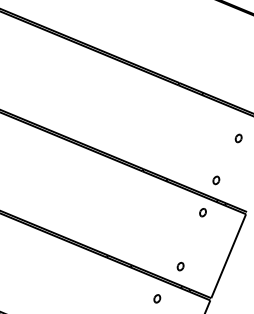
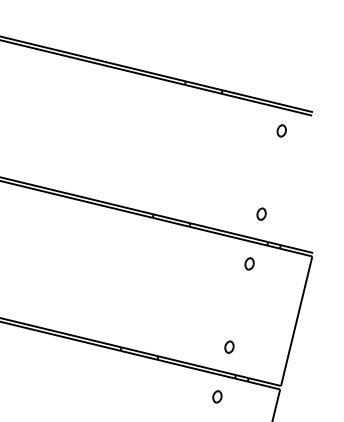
part: (238, 138) -> (281, 131), moved
part: (157, 298) -> (217, 396), moved

